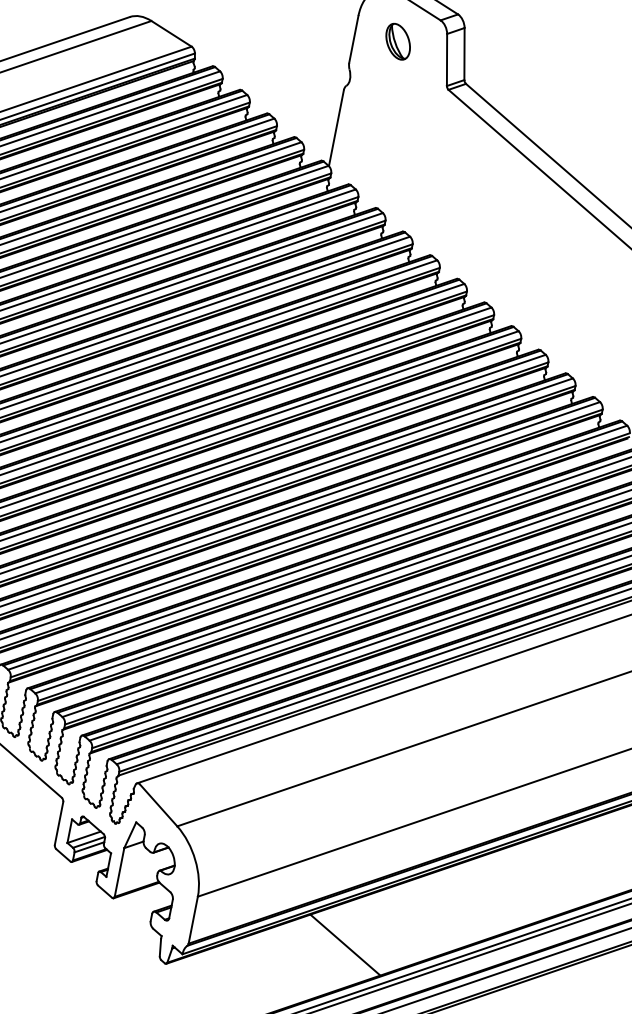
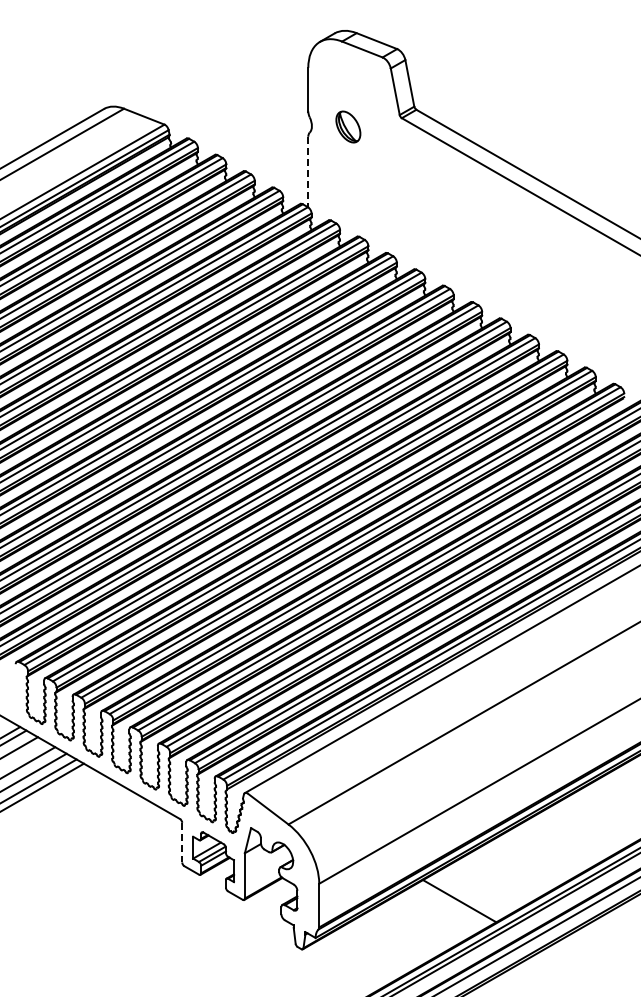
part: (398, 41) -> (348, 126), moved
line: (336, 128) -> (308, 172), solid -> dashed
line: (59, 823) -> (182, 842), solid -> dashed

